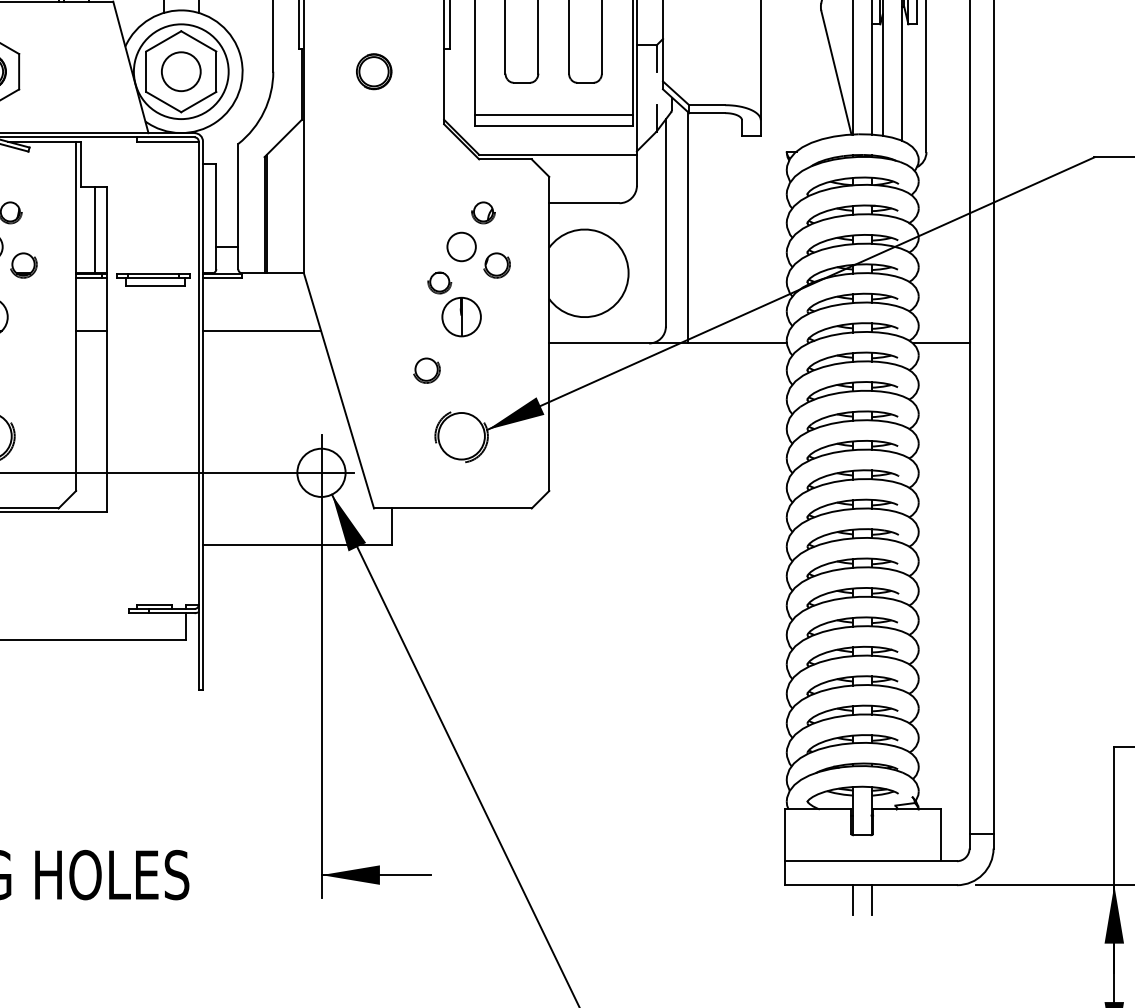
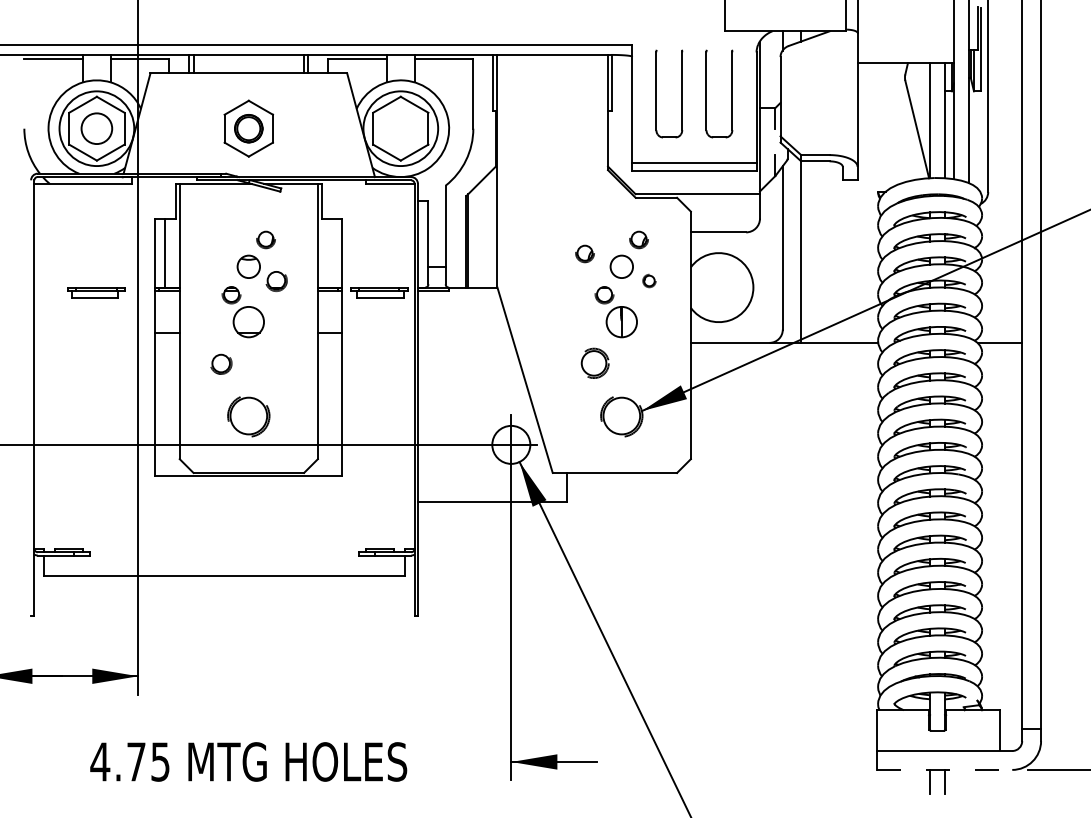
circle: (180, 71) -> (400, 128), removed
part: (373, 71) -> (552, 128), removed
line: (94, 230) -> (332, 253), removed
part: (414, 230) -> (584, 253), added
part: (496, 265) -> (649, 281), size x0.6
line: (260, 330) -> (463, 332), removed
part: (427, 369) -> (594, 363), size x1.4
line: (871, 884) -> (944, 769), solid -> dashed

